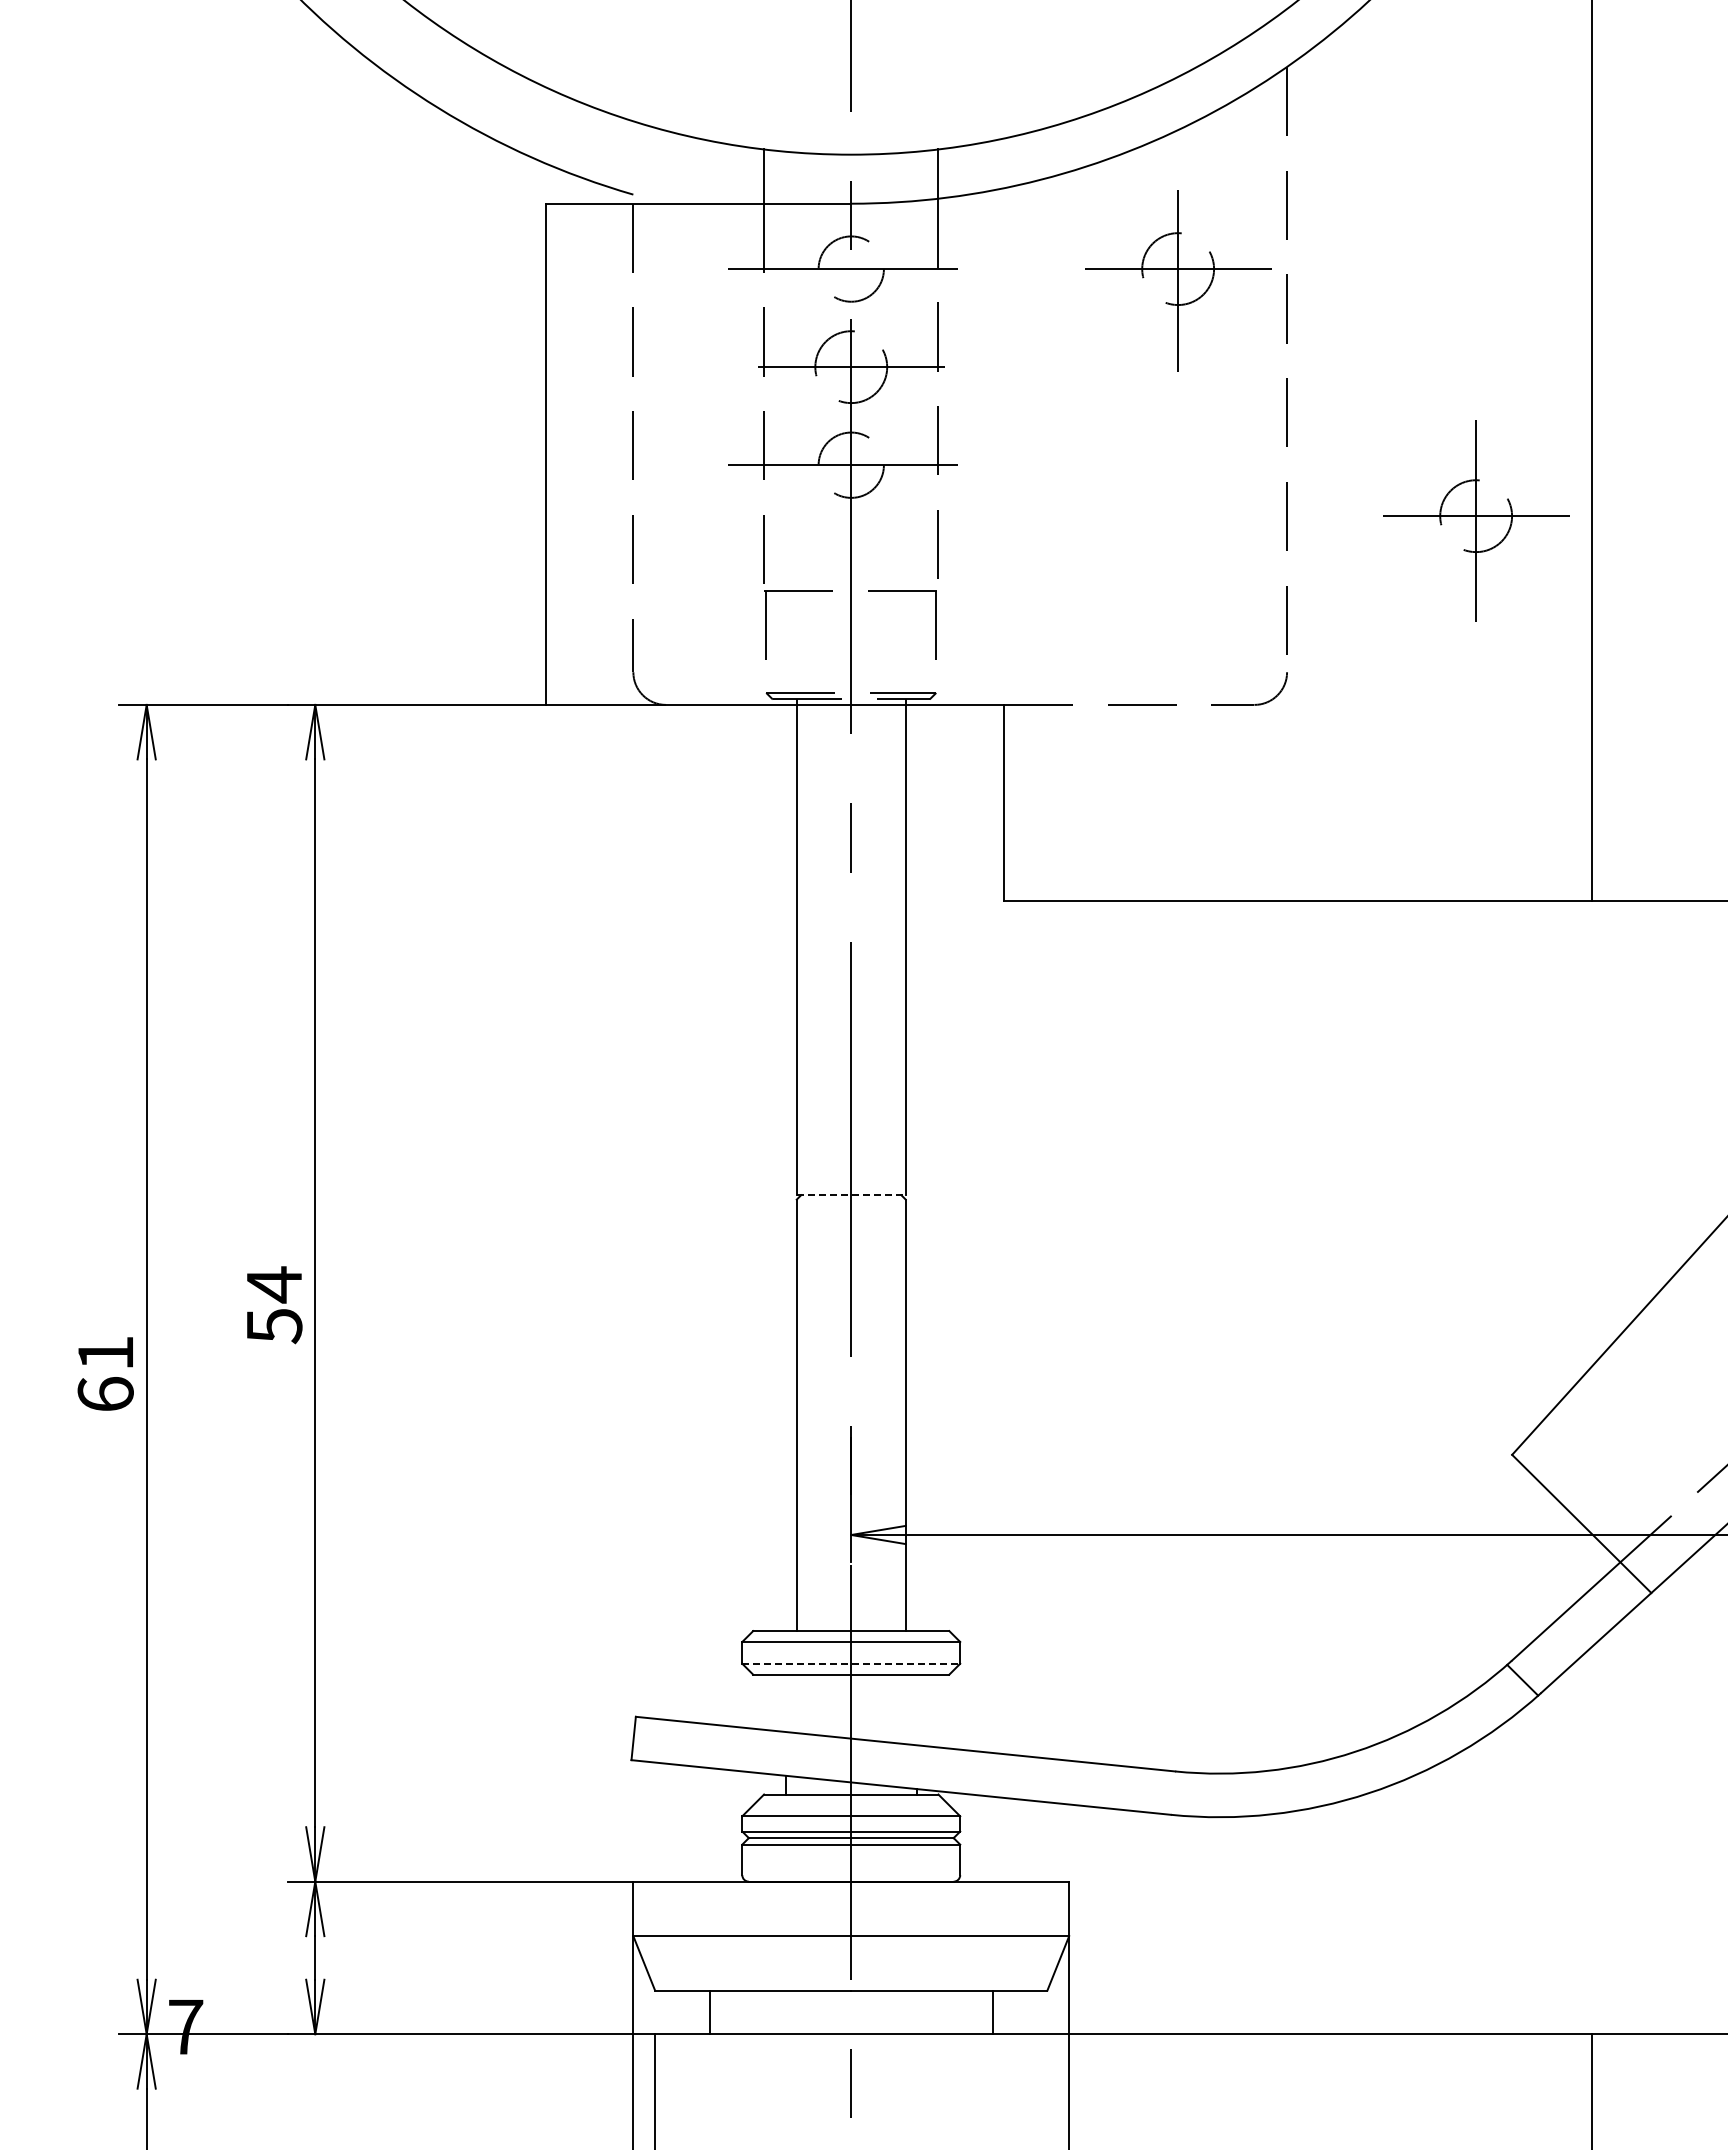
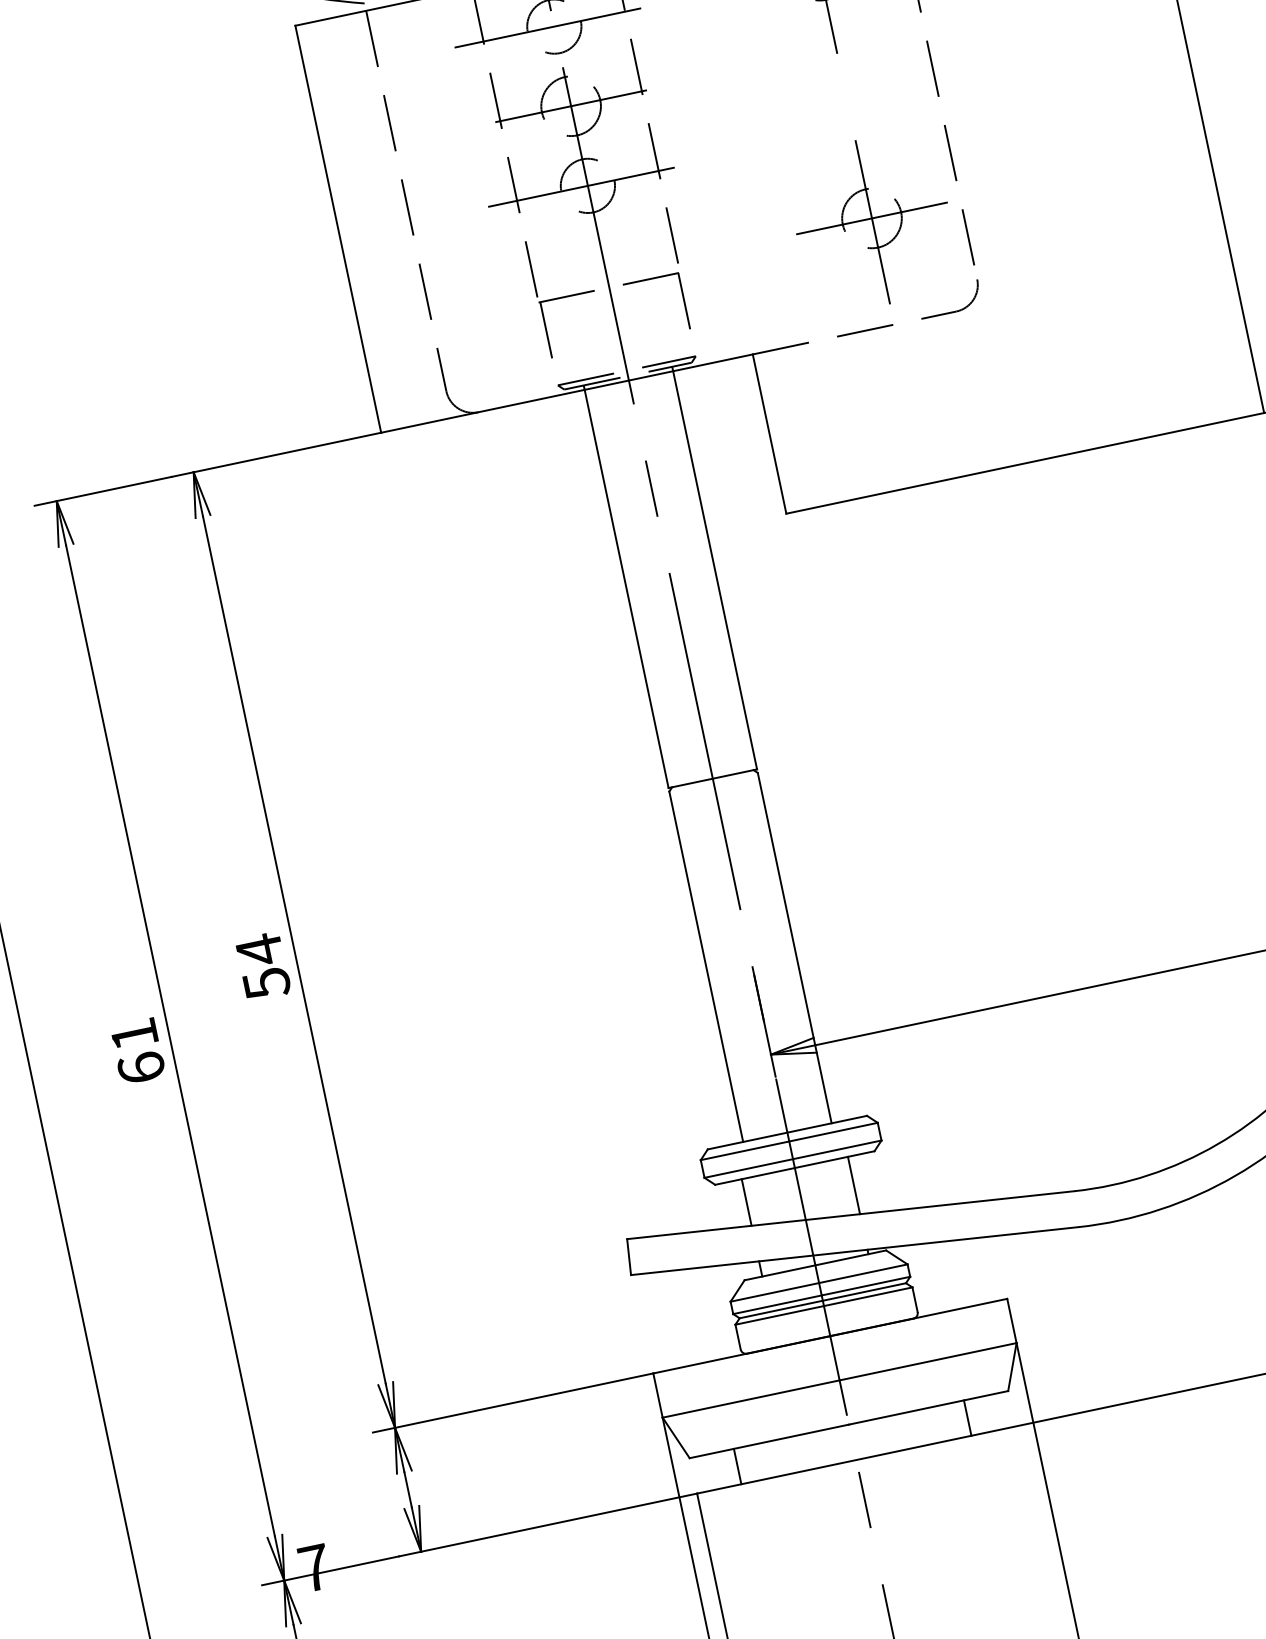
part: (1476, 520) -> (873, 221), moved
line: (851, 1195) -> (713, 778), dashed -> solid
line: (851, 1663) -> (793, 1158), dashed -> solid
line: (785, 1703) -> (746, 1202), added
line: (916, 1709) -> (853, 1185), added

